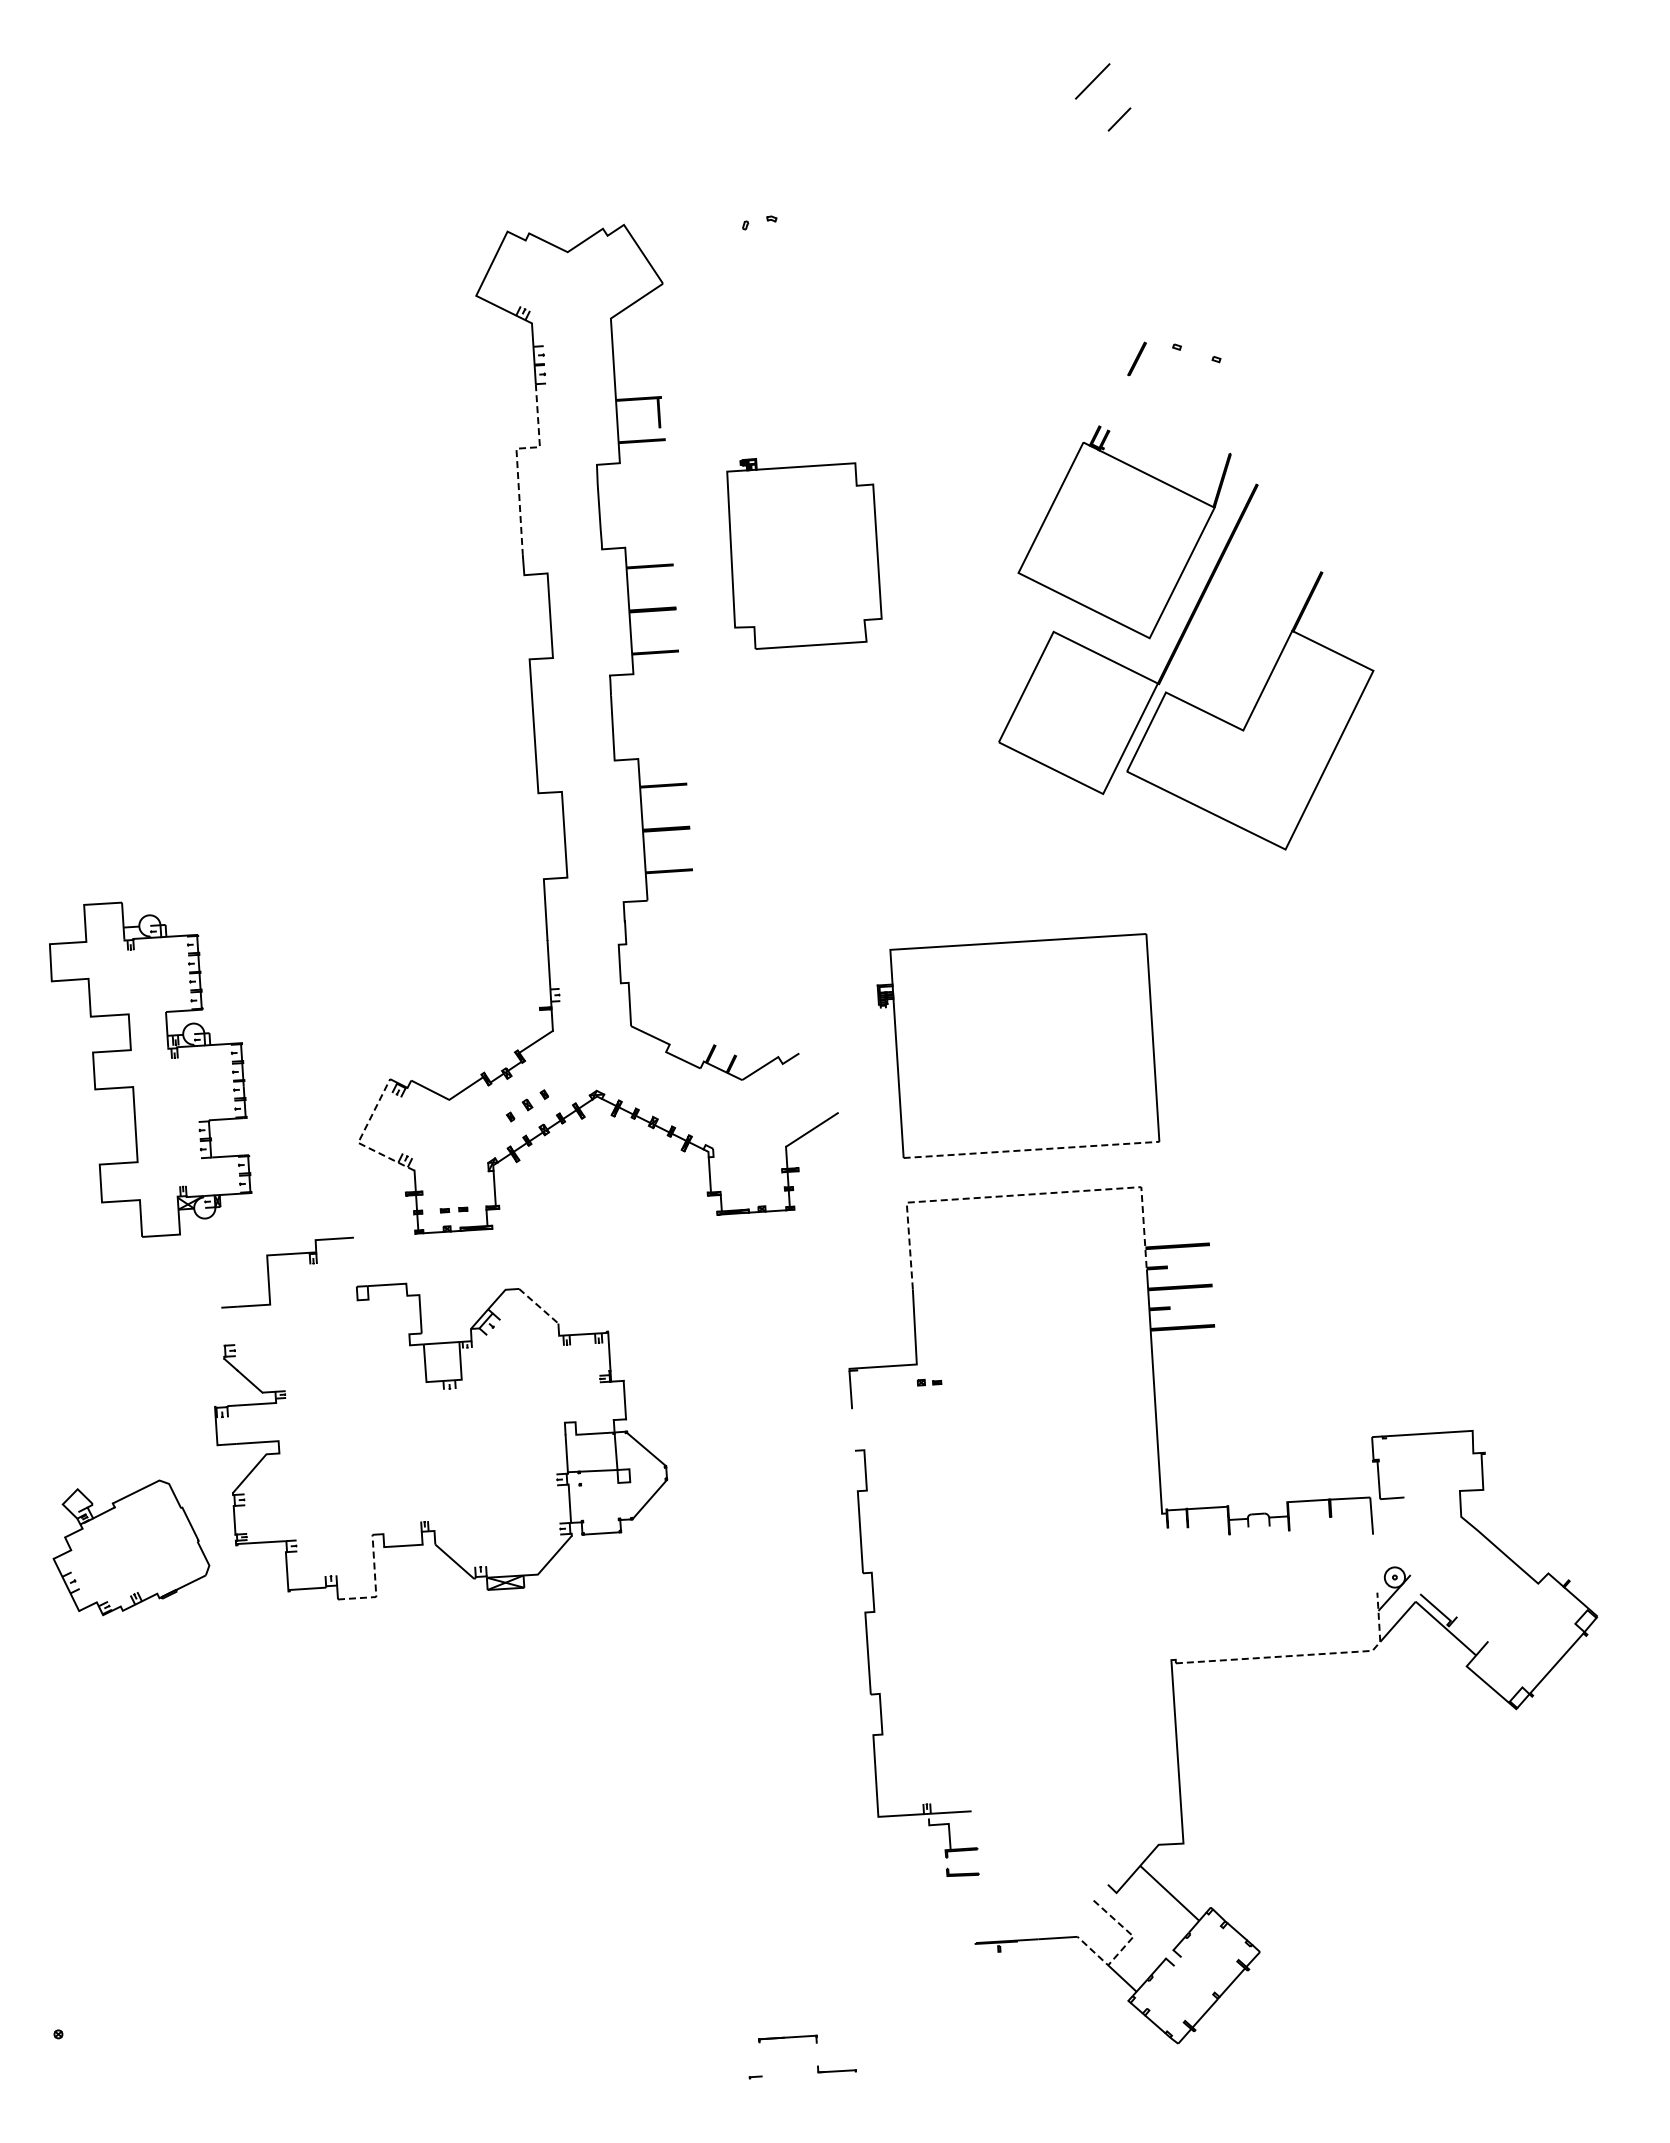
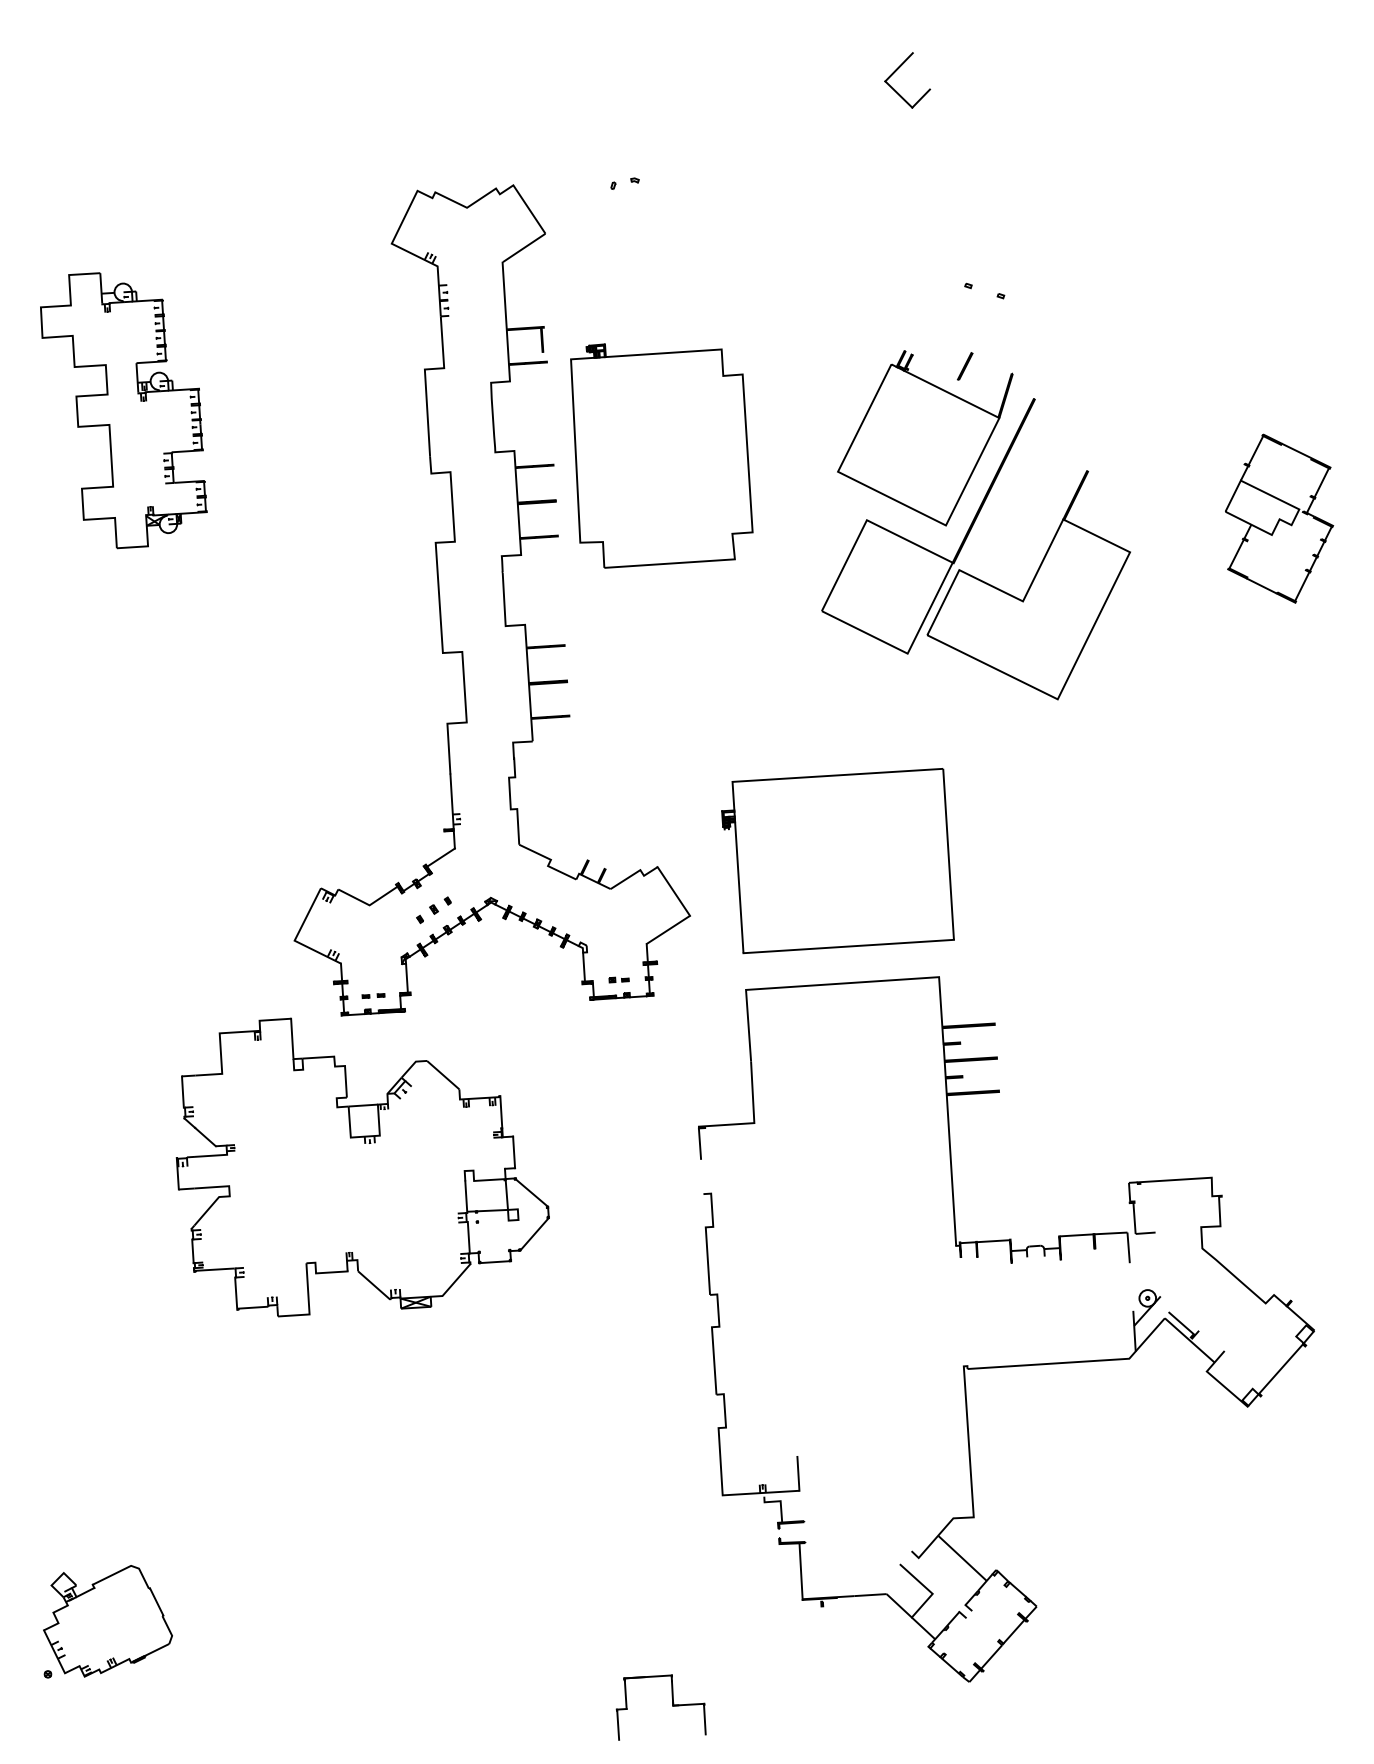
line: (1092, 114) -> (898, 94), added
line: (1136, 358) -> (964, 366), moved
line: (516, 457) -> (424, 376), dashed -> solid
part: (804, 553) -> (661, 455), size x1.43
part: (1554, 630) -> (1279, 519), added
part: (150, 1069) -> (123, 410), moved
line: (818, 1082) -> (673, 891), added
line: (359, 1139) -> (295, 937), dashed -> solid
line: (1032, 1149) -> (849, 946), dashed -> solid
line: (1022, 1195) -> (841, 984), dashed -> solid
line: (354, 1261) -> (291, 1038), added
line: (539, 1306) -> (443, 1075), dashed -> solid
line: (222, 1326) -> (182, 1091), added
part: (929, 1382) -> (619, 979), moved
part: (131, 1547) -> (108, 1620), moved
line: (375, 1585) -> (308, 1304), dashed -> solid
line: (1306, 1655) -> (1074, 1362), dashed -> solid
line: (970, 1790) -> (798, 1473), added
line: (973, 1909) -> (800, 1571), added
line: (1124, 1946) -> (925, 1602), dashed -> solid
line: (817, 2057) -> (672, 1693), added
line: (760, 2059) -> (625, 1695), added
line: (856, 2089) -> (704, 1719), added
line: (751, 2095) -> (618, 1724), added

